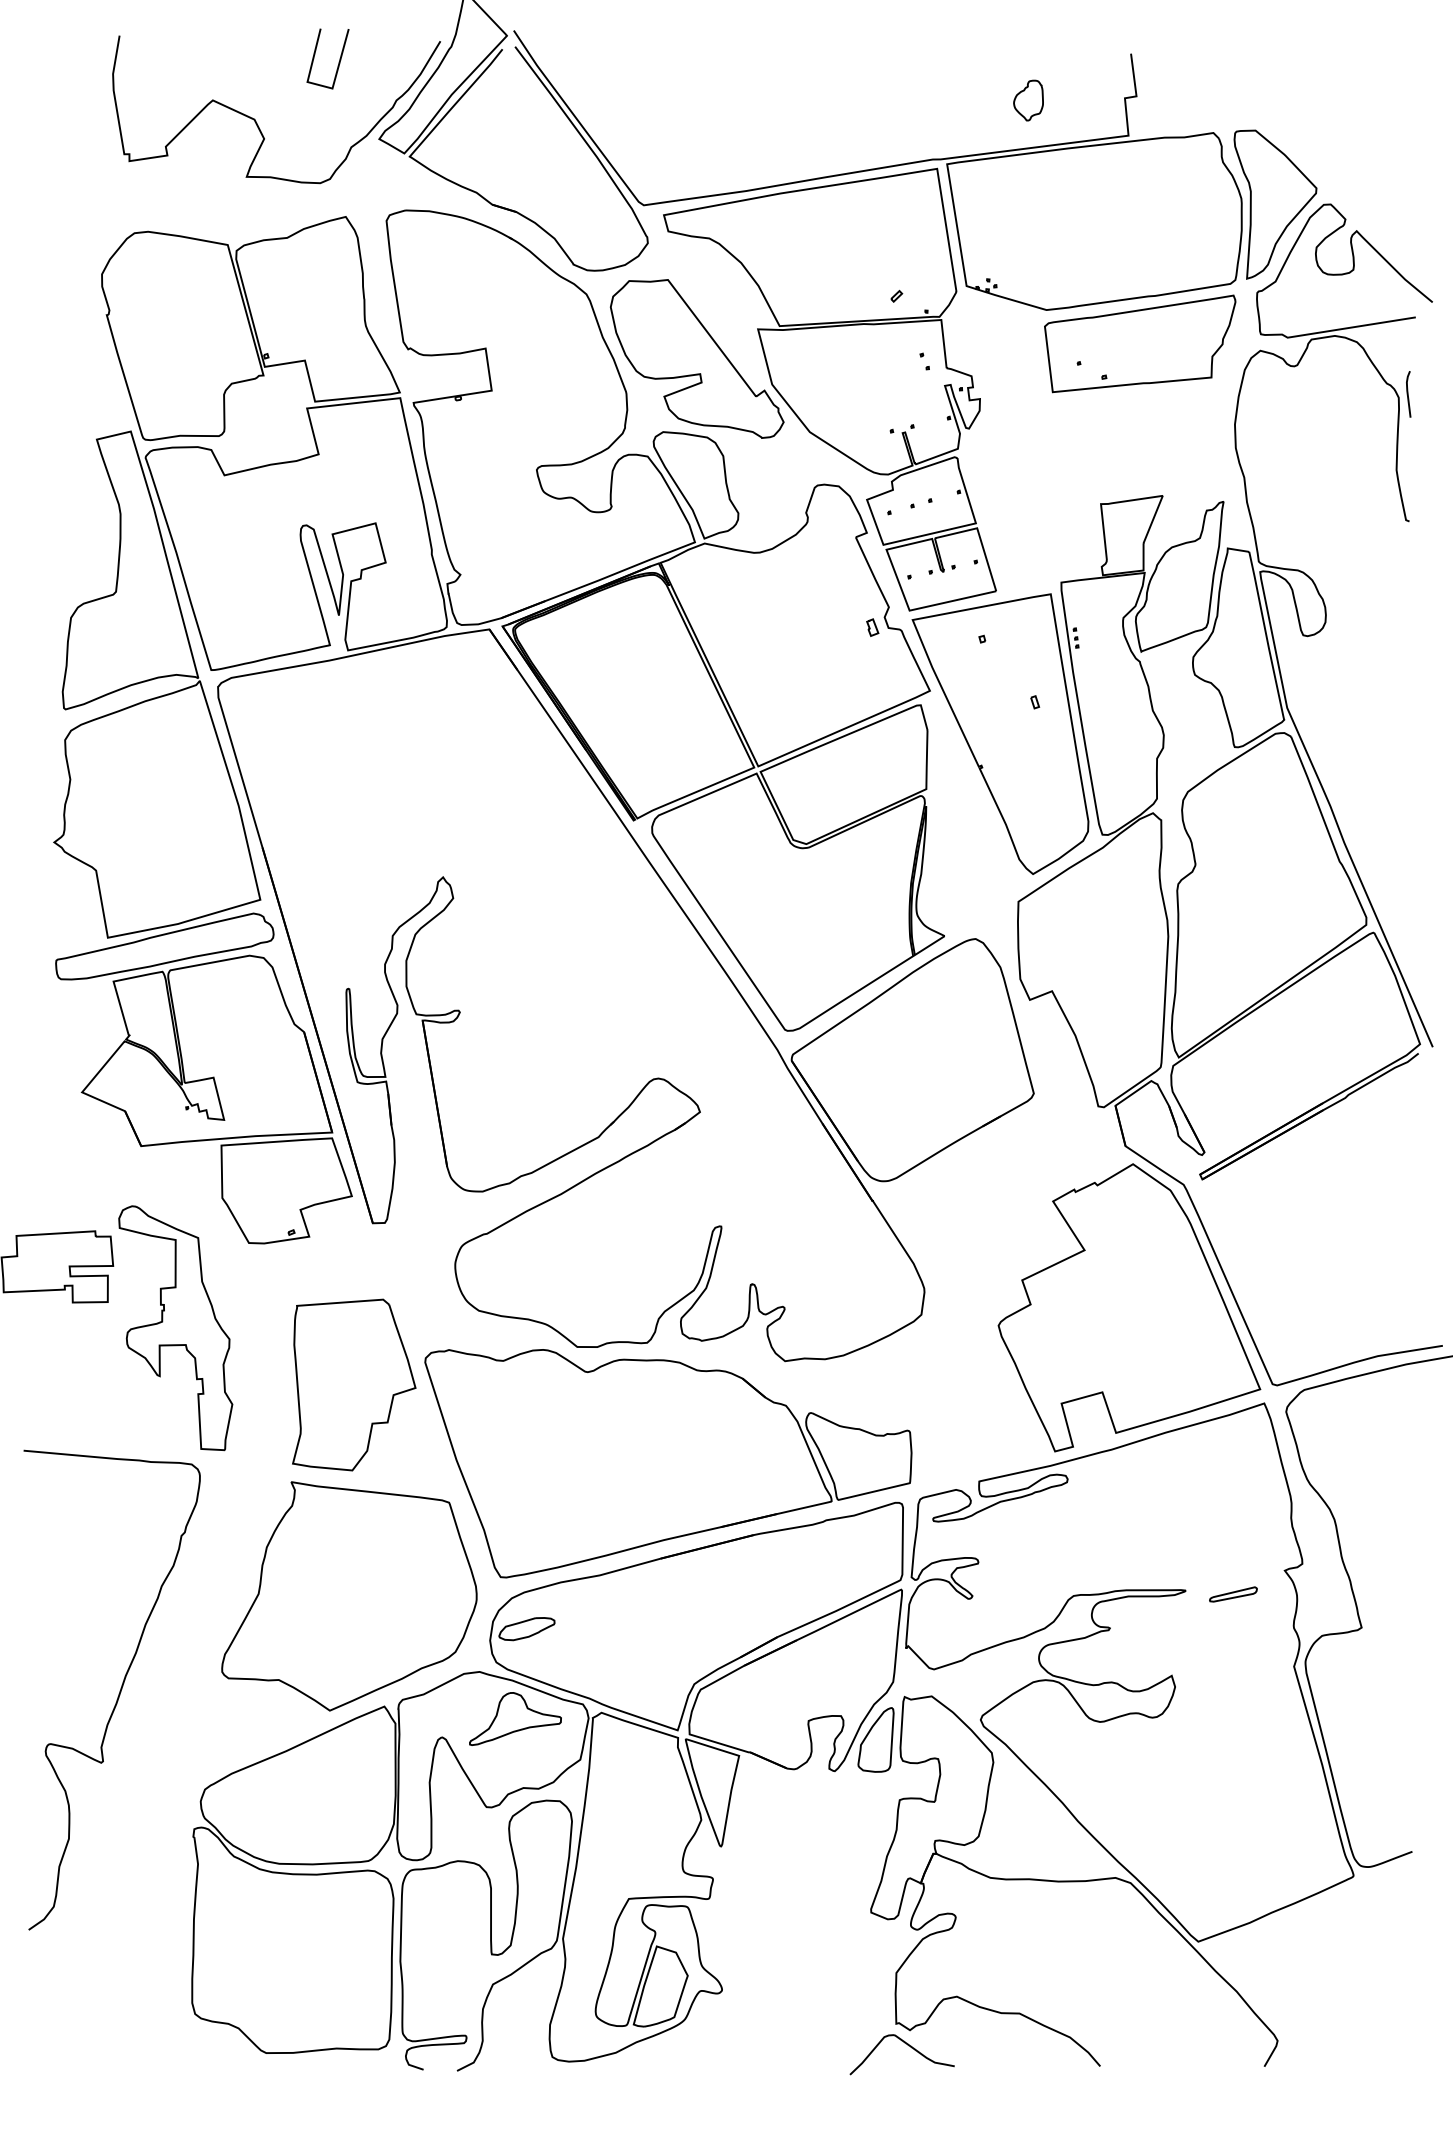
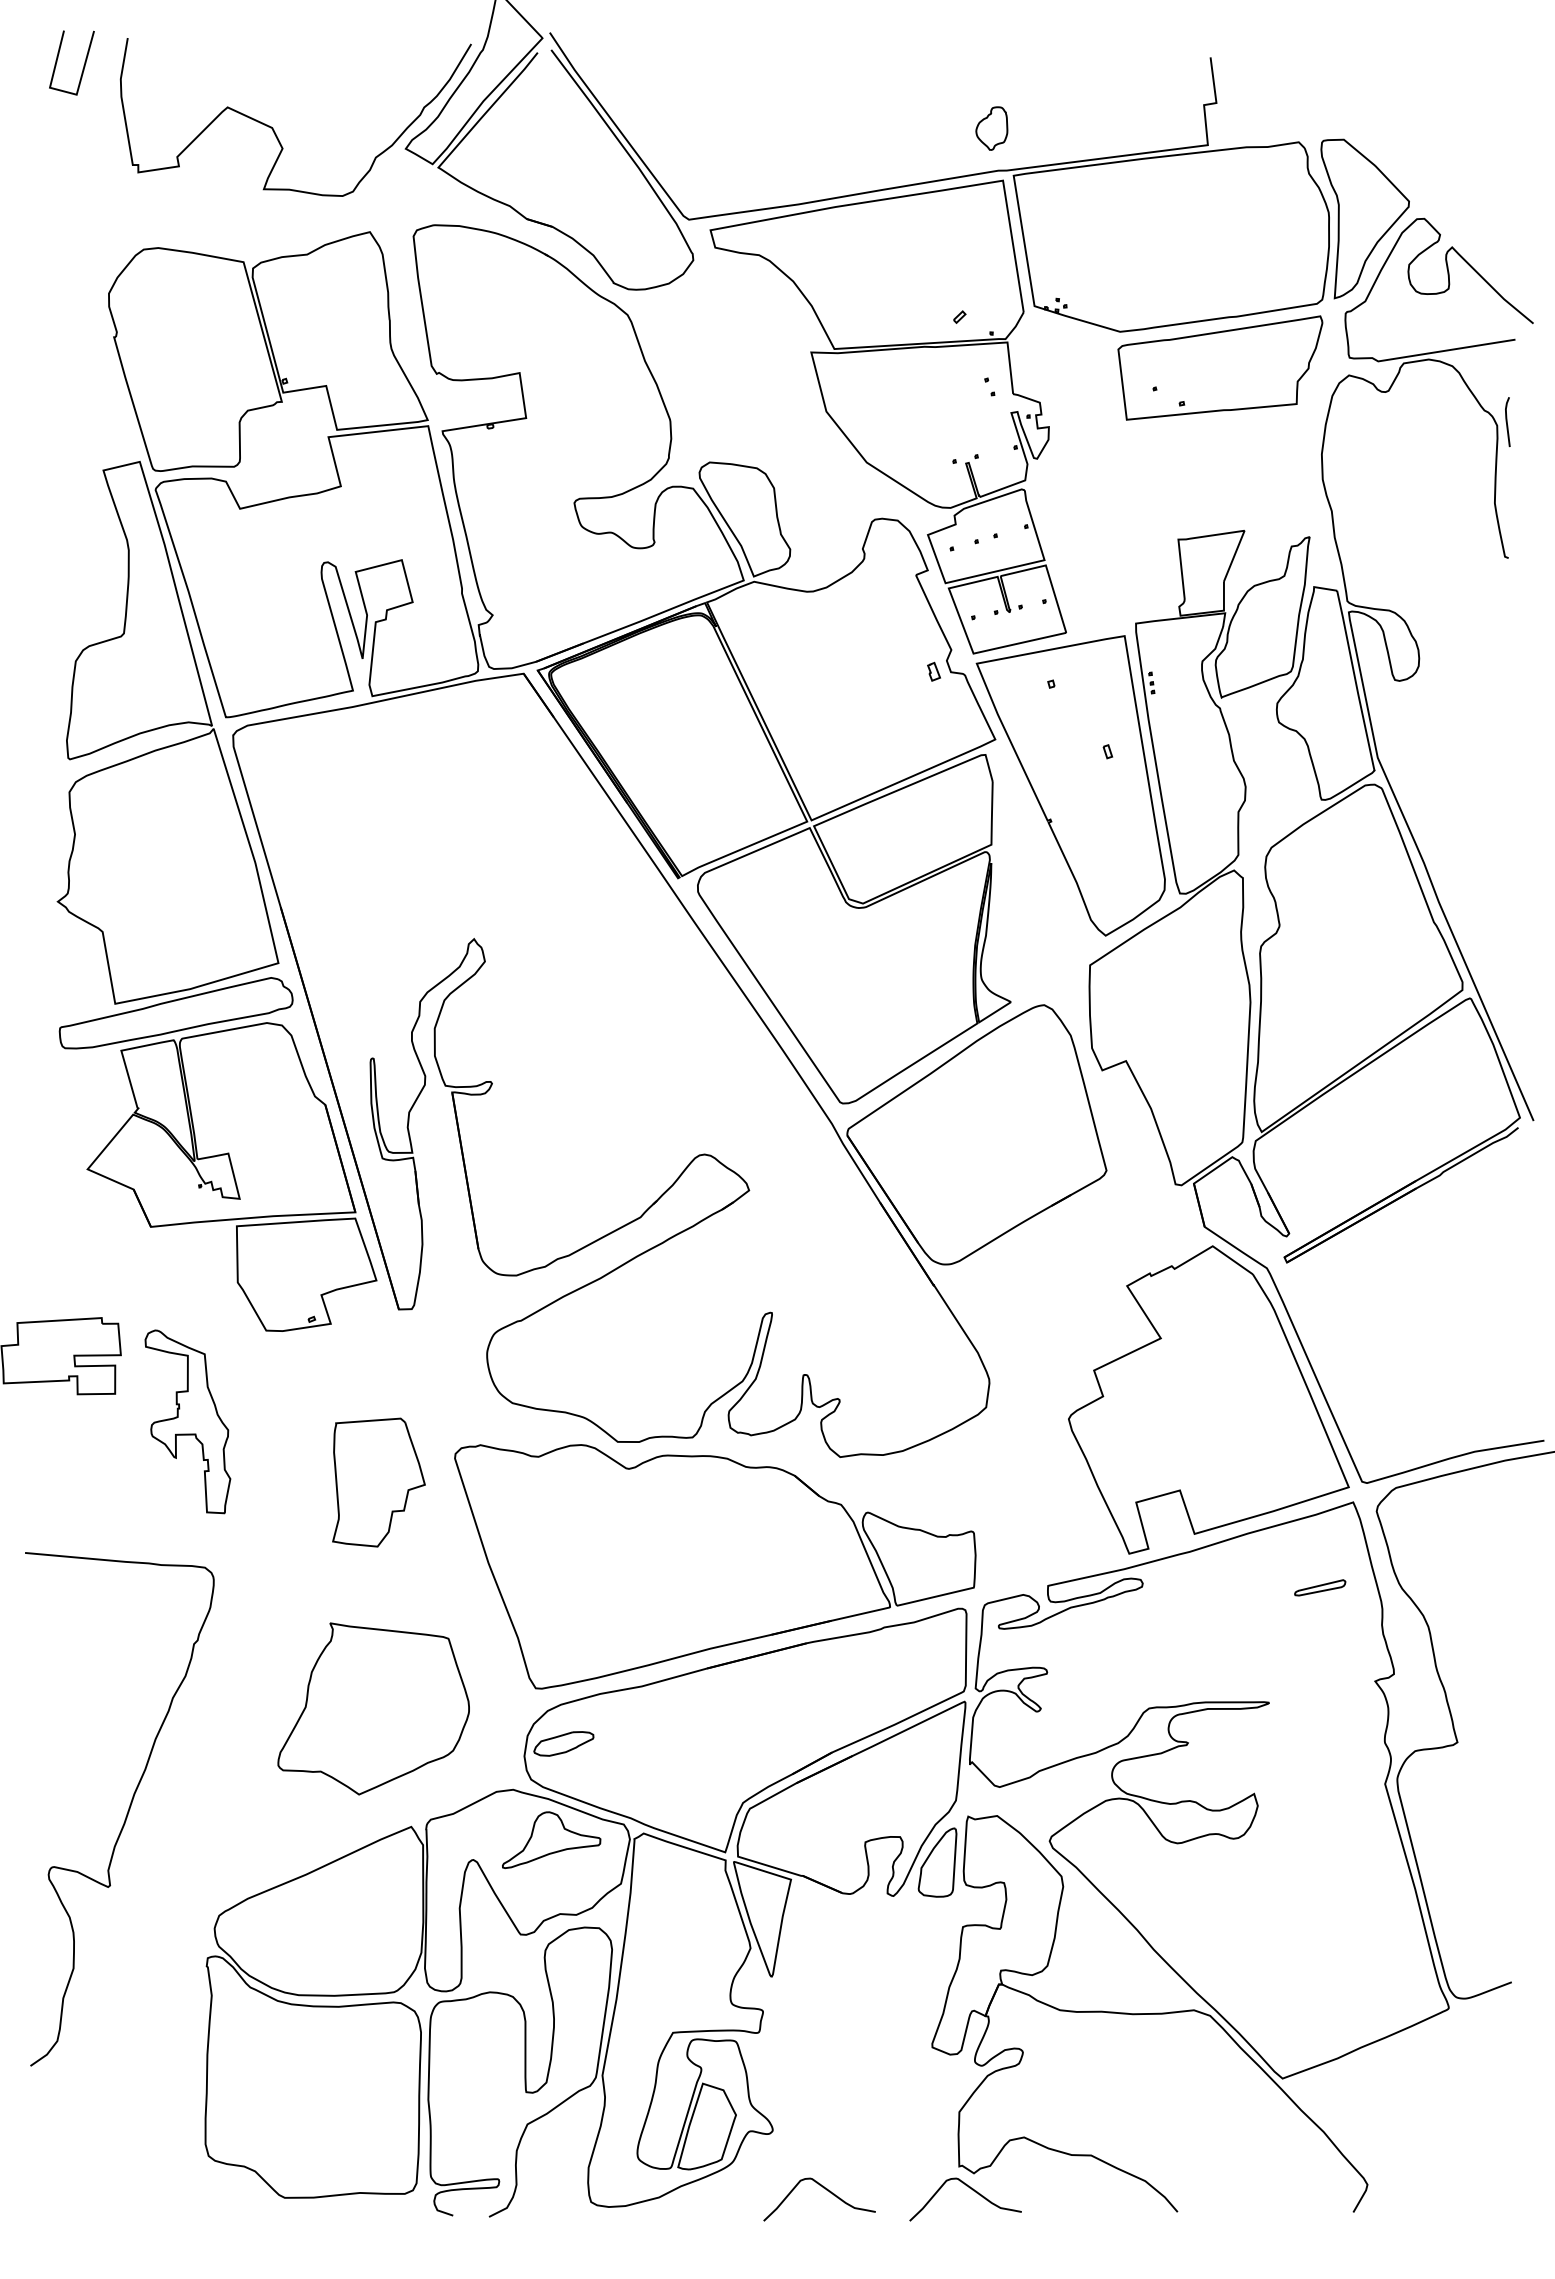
line: (338, 61) -> (83, 65), moved
part: (1028, 100) -> (991, 128), moved
part: (696, 358) -> (745, 383), removed
part: (175, 1327) -> (187, 1421), size x0.7
part: (353, 1384) -> (378, 1482), size x0.7
part: (1233, 1594) -> (1320, 1587), moved
part: (349, 1596) -> (373, 1708), size x0.7
curve: (772, 2046) -> (826, 2190), added

